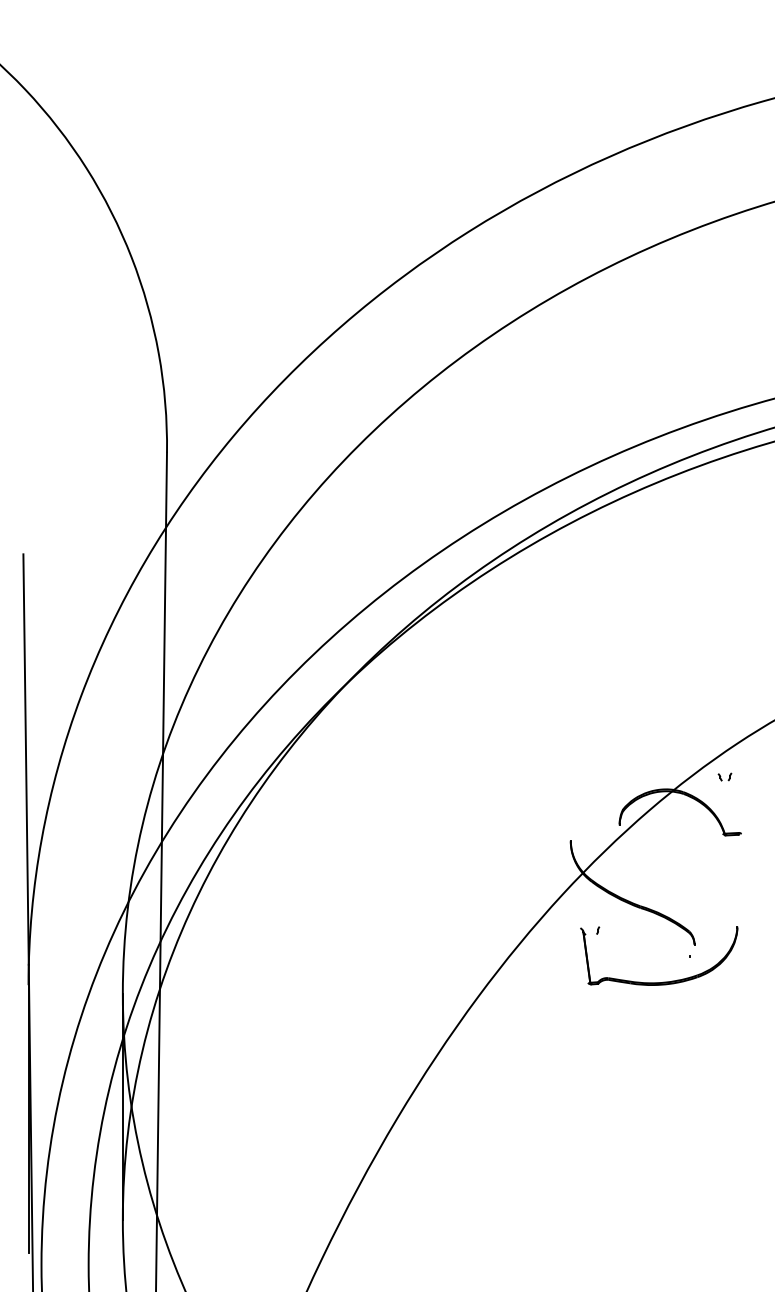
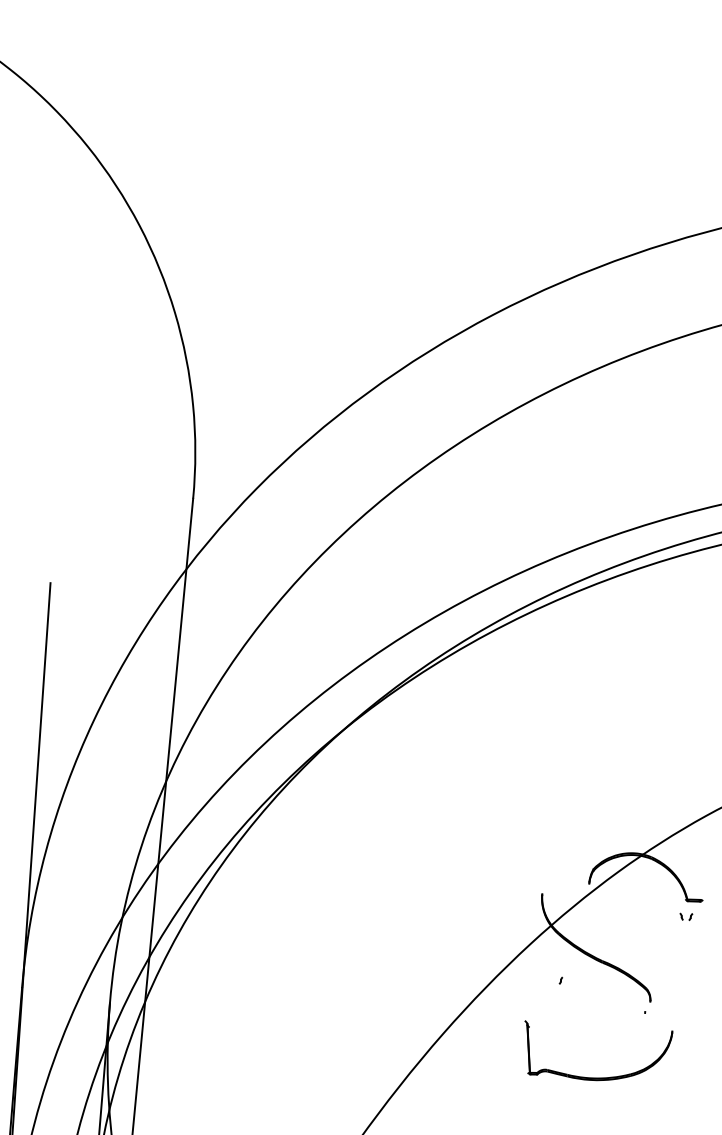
part: (724, 776) -> (685, 916), moved
part: (663, 981) -> (598, 1077), moved

